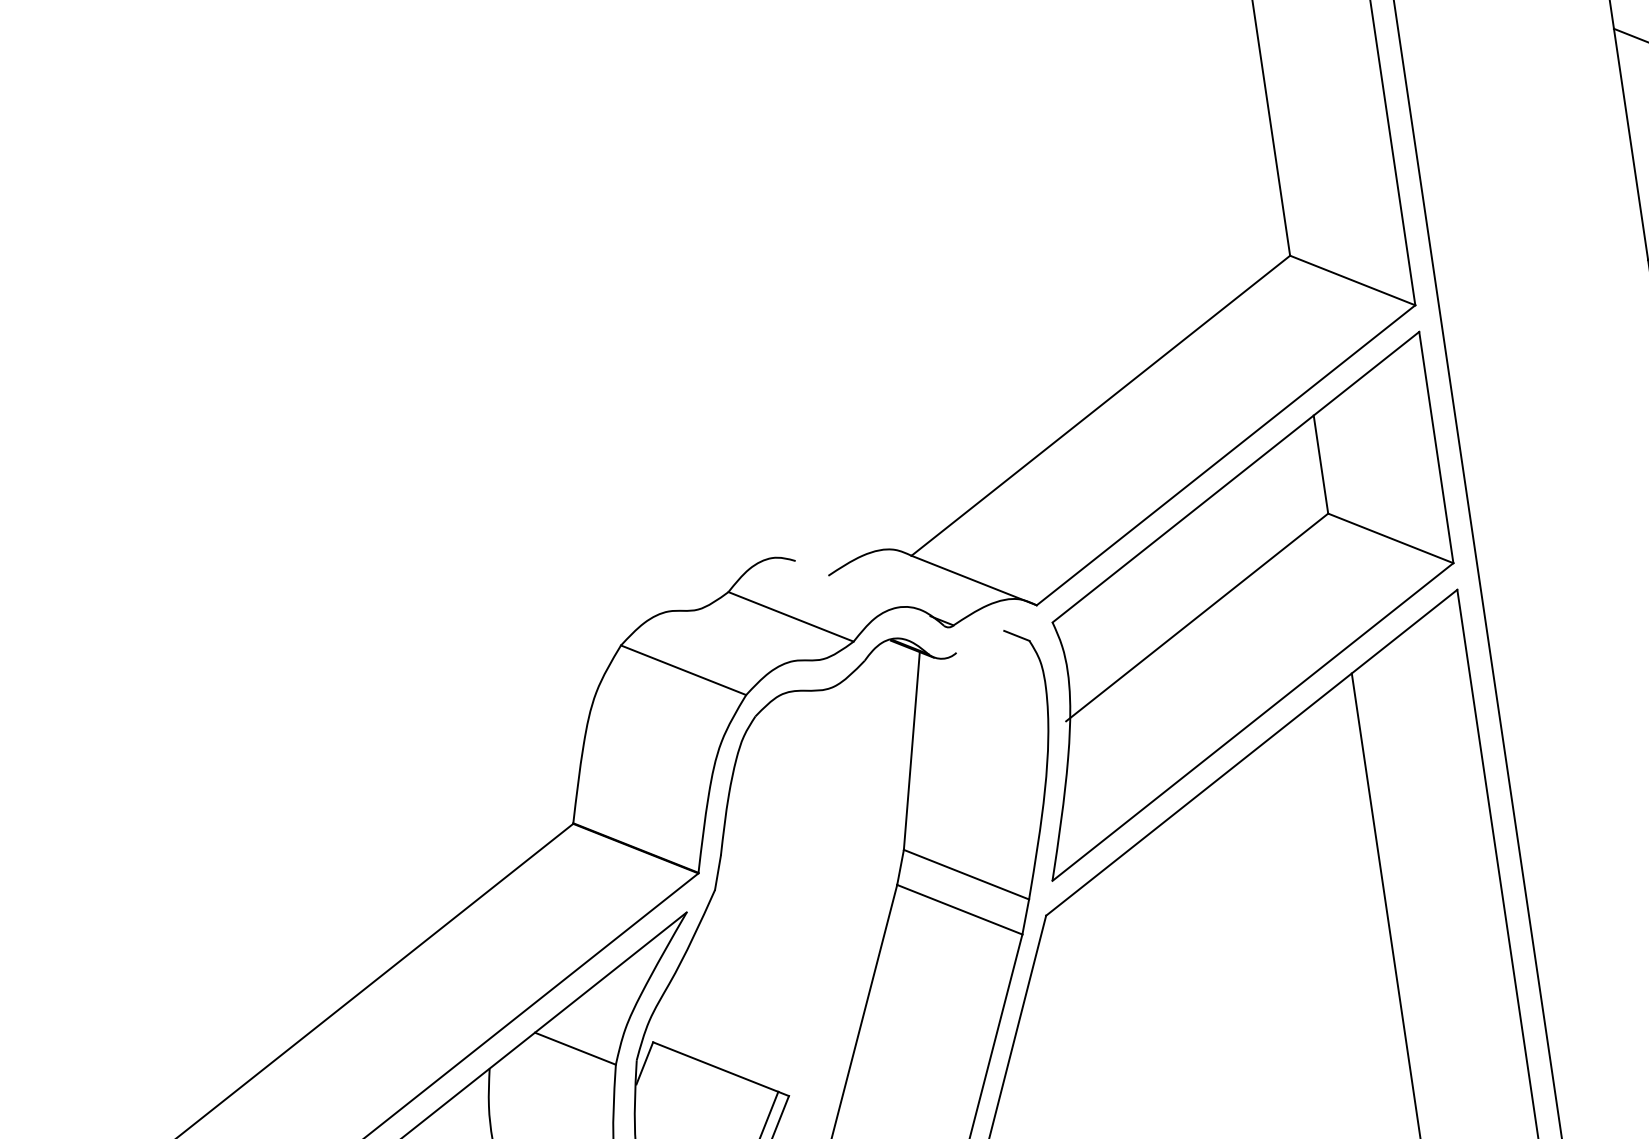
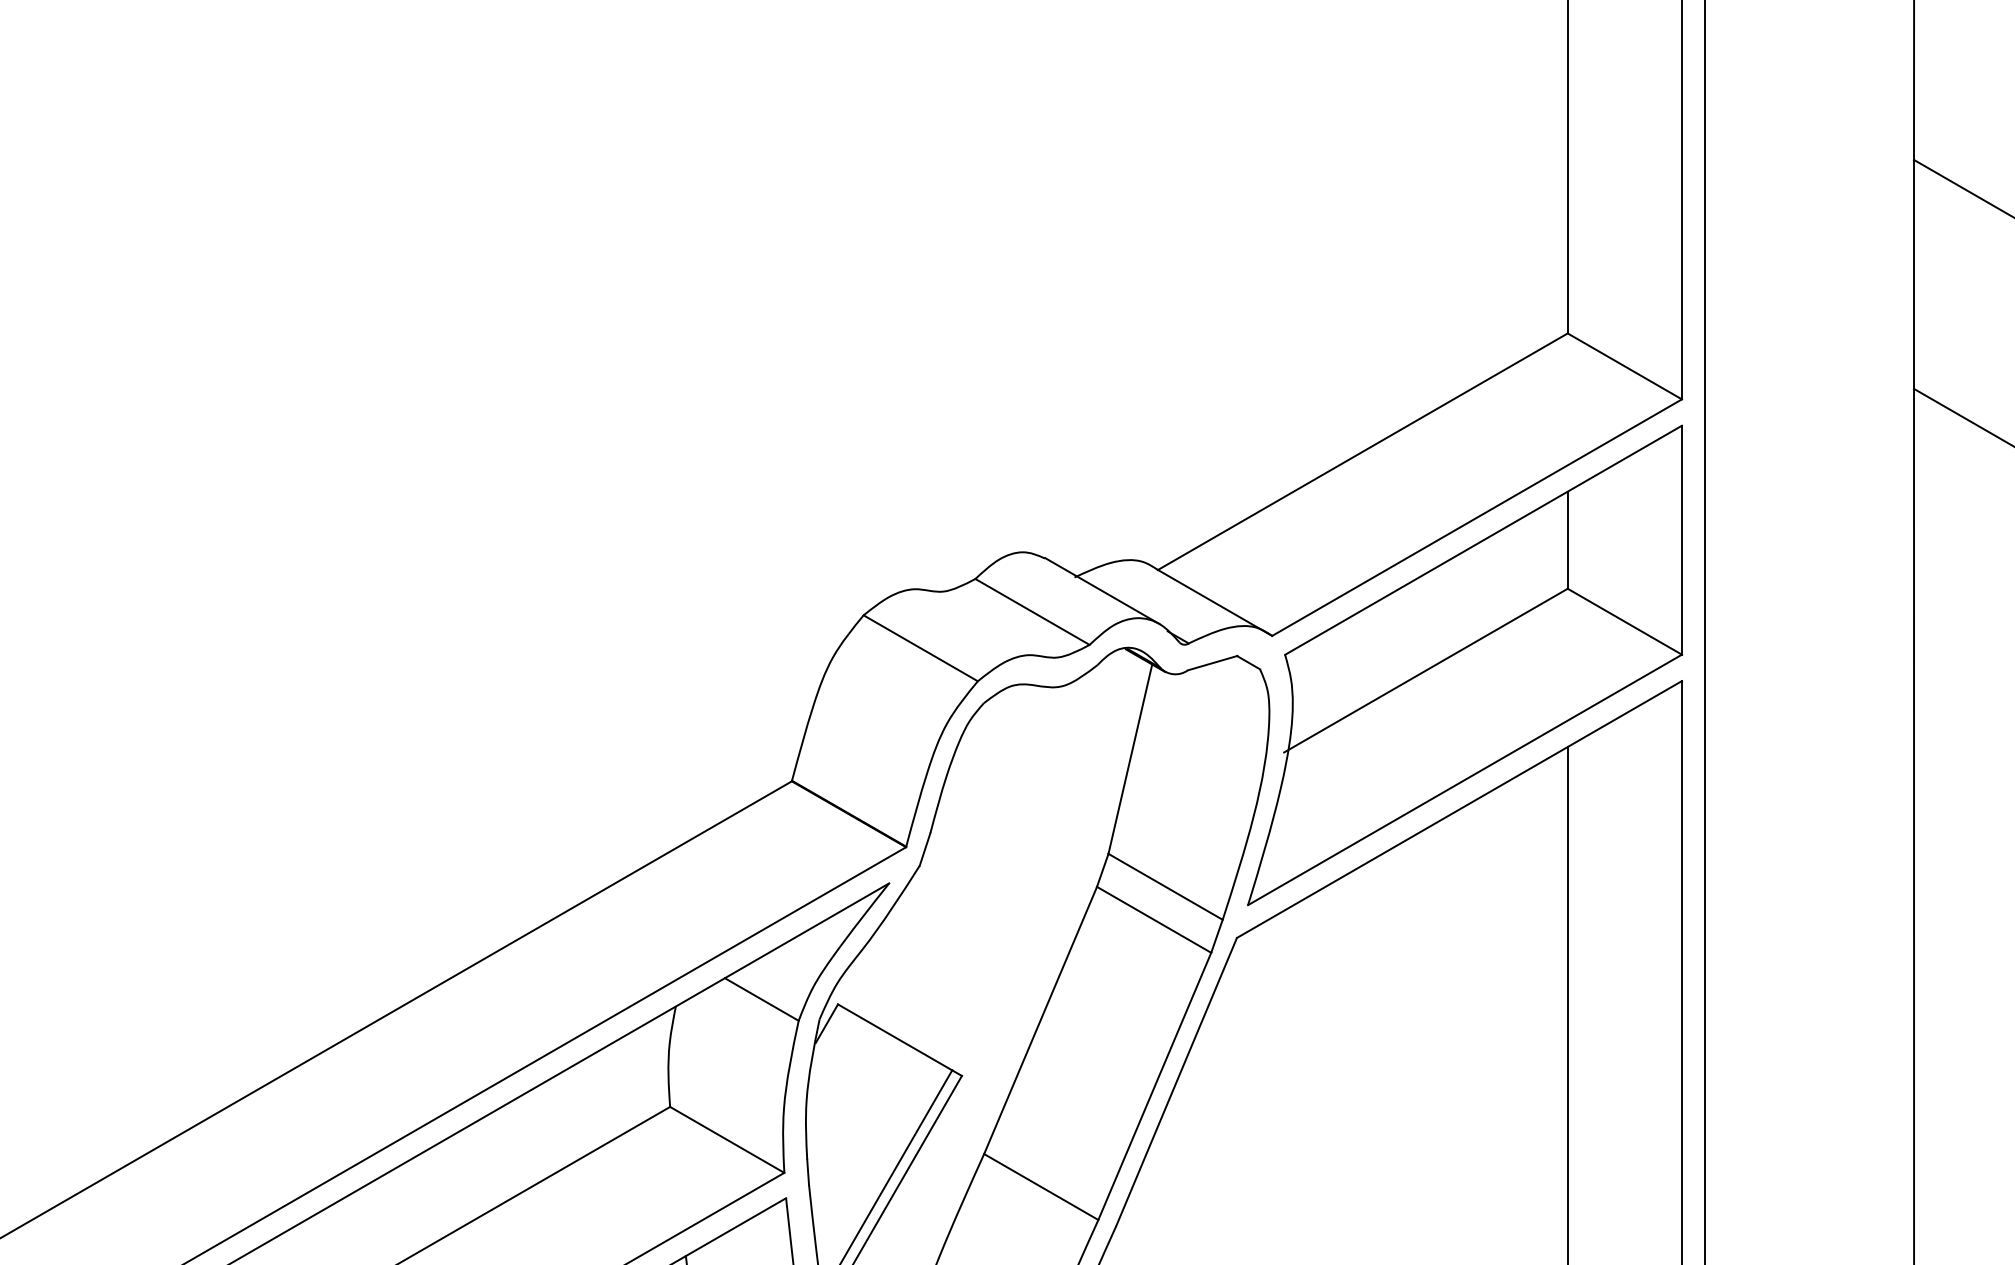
line: (858, 585) -> (1102, 591), added
line: (980, 641) -> (1212, 662), added

